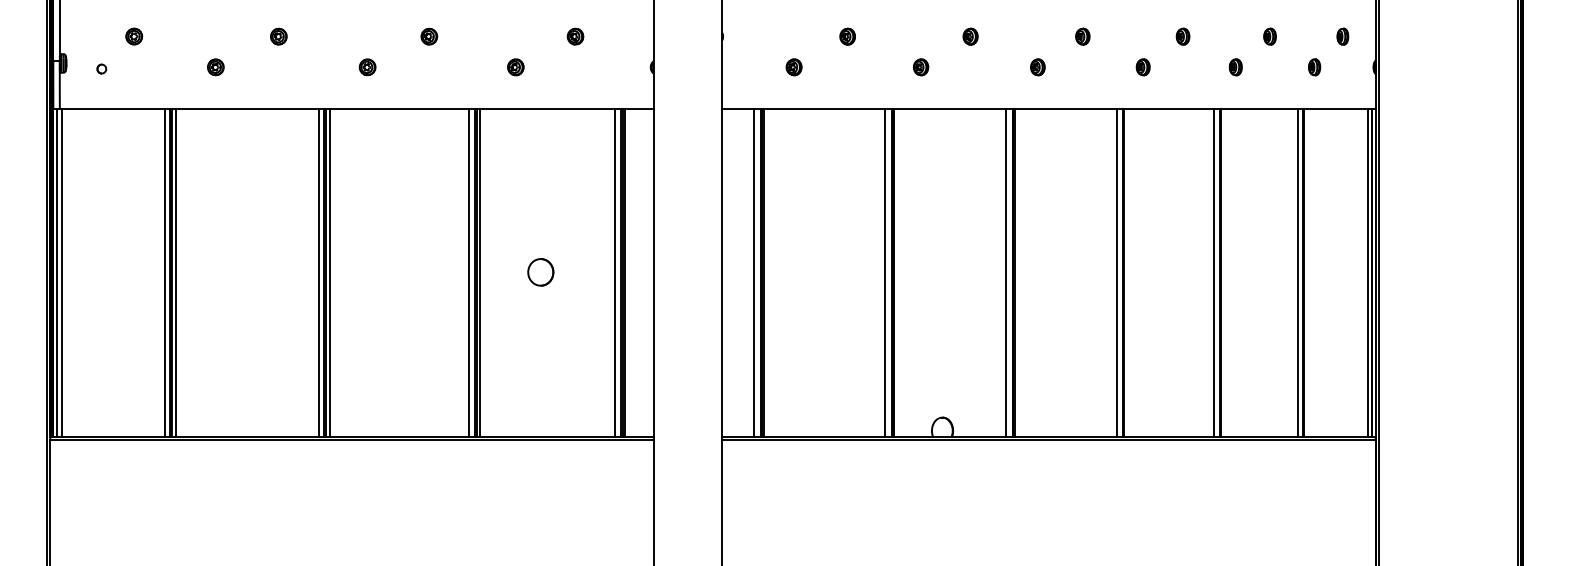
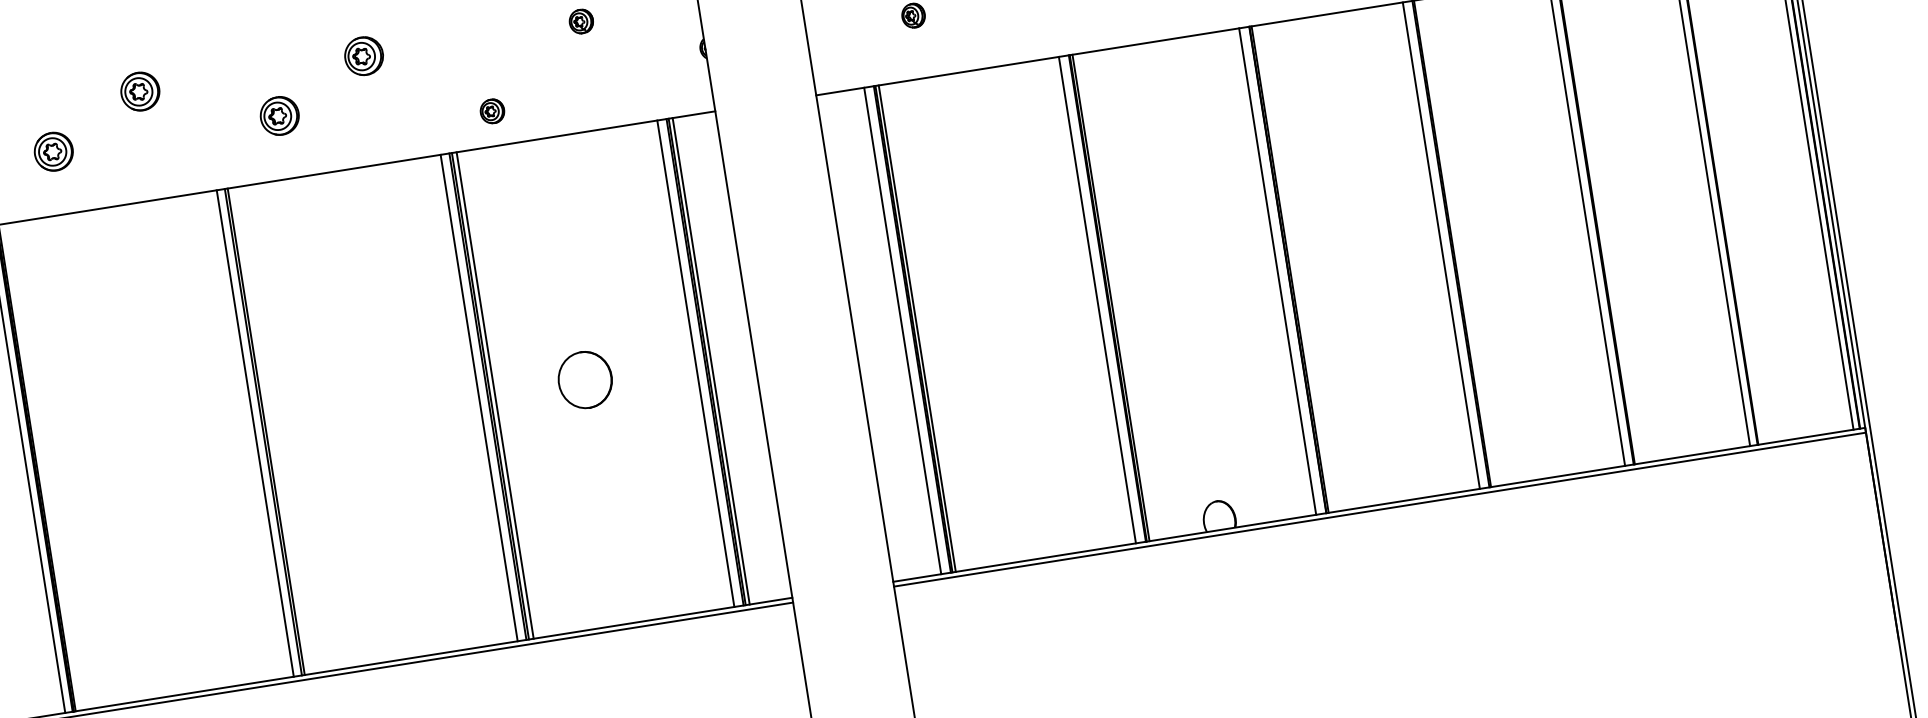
part: (278, 36) -> (139, 91), size x1.6
part: (429, 36) -> (364, 55), size x1.6
part: (215, 67) -> (53, 152), size x1.6
part: (367, 67) -> (279, 116), size x1.6
part: (515, 67) -> (492, 111), moved
line: (176, 272) -> (43, 466), removed
line: (329, 272) -> (271, 430), removed
part: (540, 272) -> (584, 380), size x1.4

